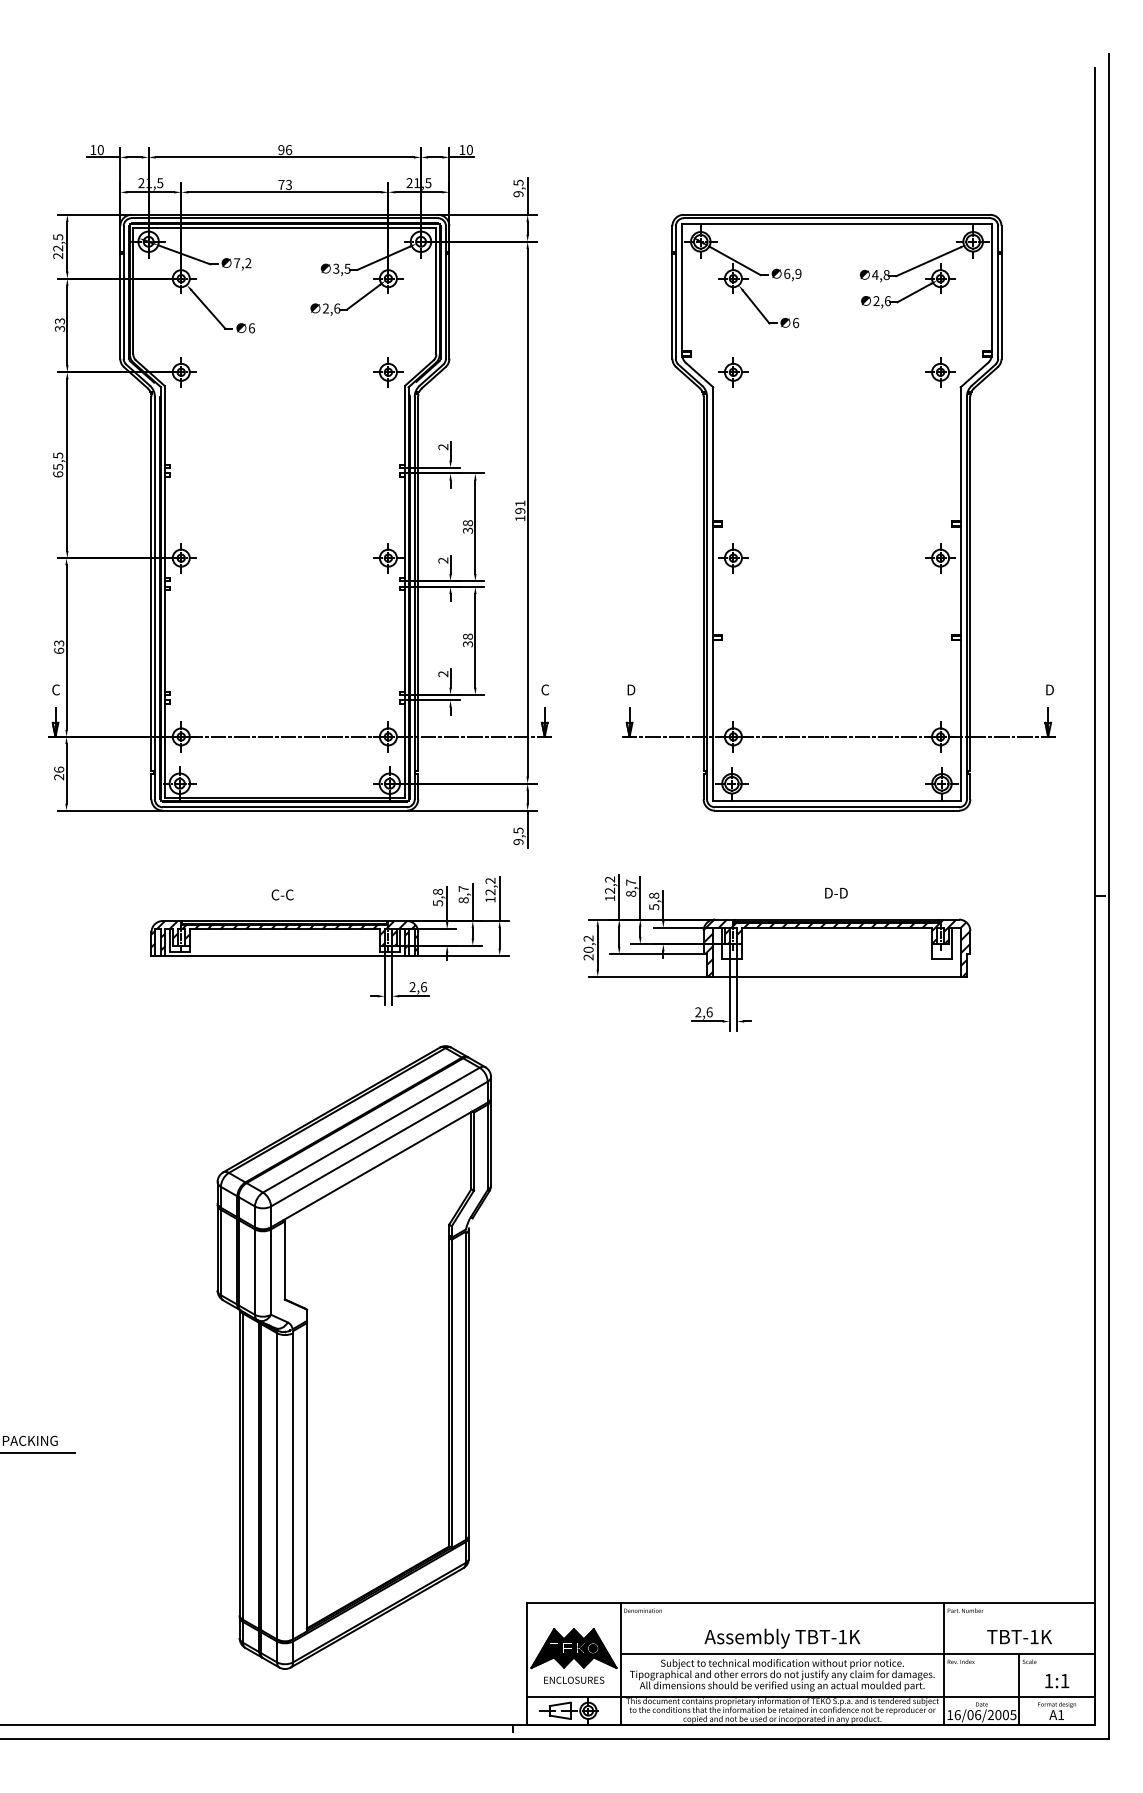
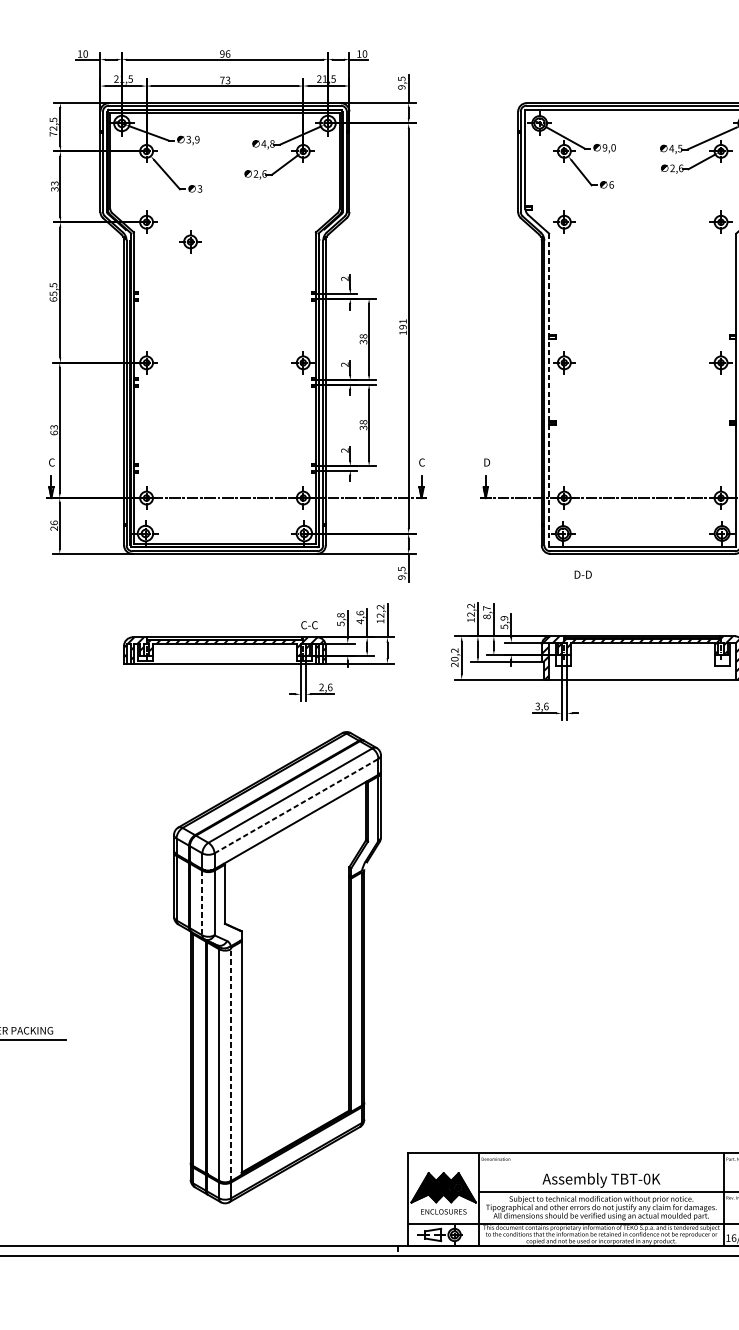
text: (58, 256) -> (53, 134), 22,5 -> 72,5
text: (242, 263) -> (192, 139), 7,2 -> 3,9
text: (341, 268) -> (267, 143), 3,5 -> 4,8
text: (792, 273) -> (609, 147), 6,9 -> 9,0
text: (886, 274) -> (680, 148), 4,8 -> 4,5
text: (251, 328) -> (199, 189), 6 -> 3
part: (388, 372) -> (190, 242), moved
line: (713, 594) -> (549, 390), solid -> dashed
text: (836, 892) -> (583, 574), moved
text: (282, 894) -> (309, 624), moved
text: (463, 894) -> (360, 617), 8,7 -> 4,6
text: (654, 895) -> (504, 618), 5,8 -> 5,9
text: (698, 1012) -> (537, 706), 2,6 -> 3,6
line: (379, 1143) -> (296, 805), solid -> dashed
line: (255, 1272) -> (202, 903), solid -> dashed
line: (293, 1485) -> (231, 1064), solid -> dashed
text: (842, 1636) -> (646, 1178), TBT-1K -> TBT-0K

